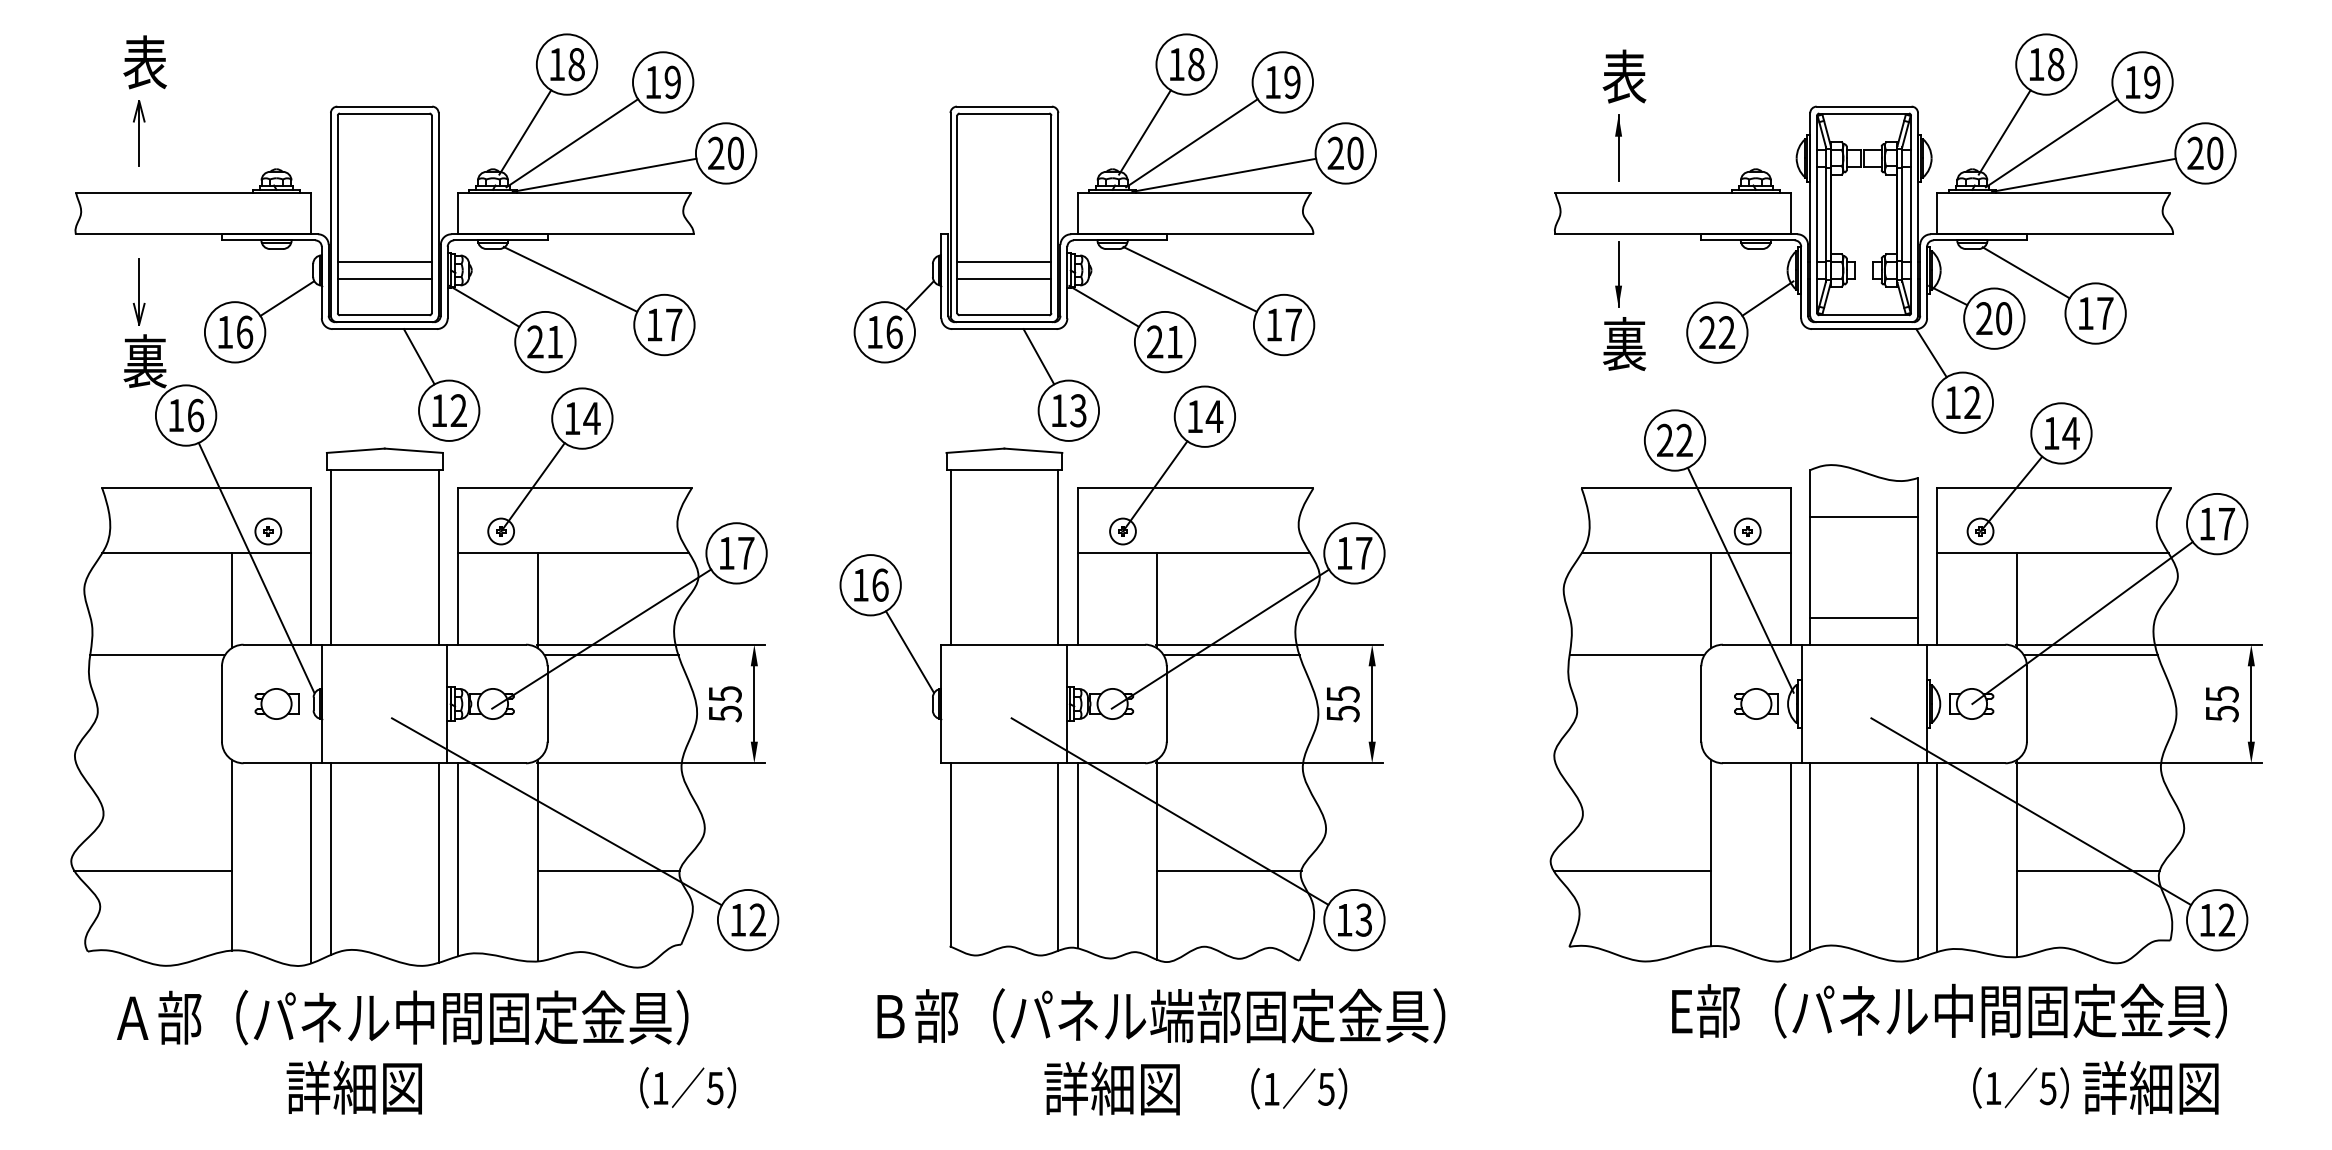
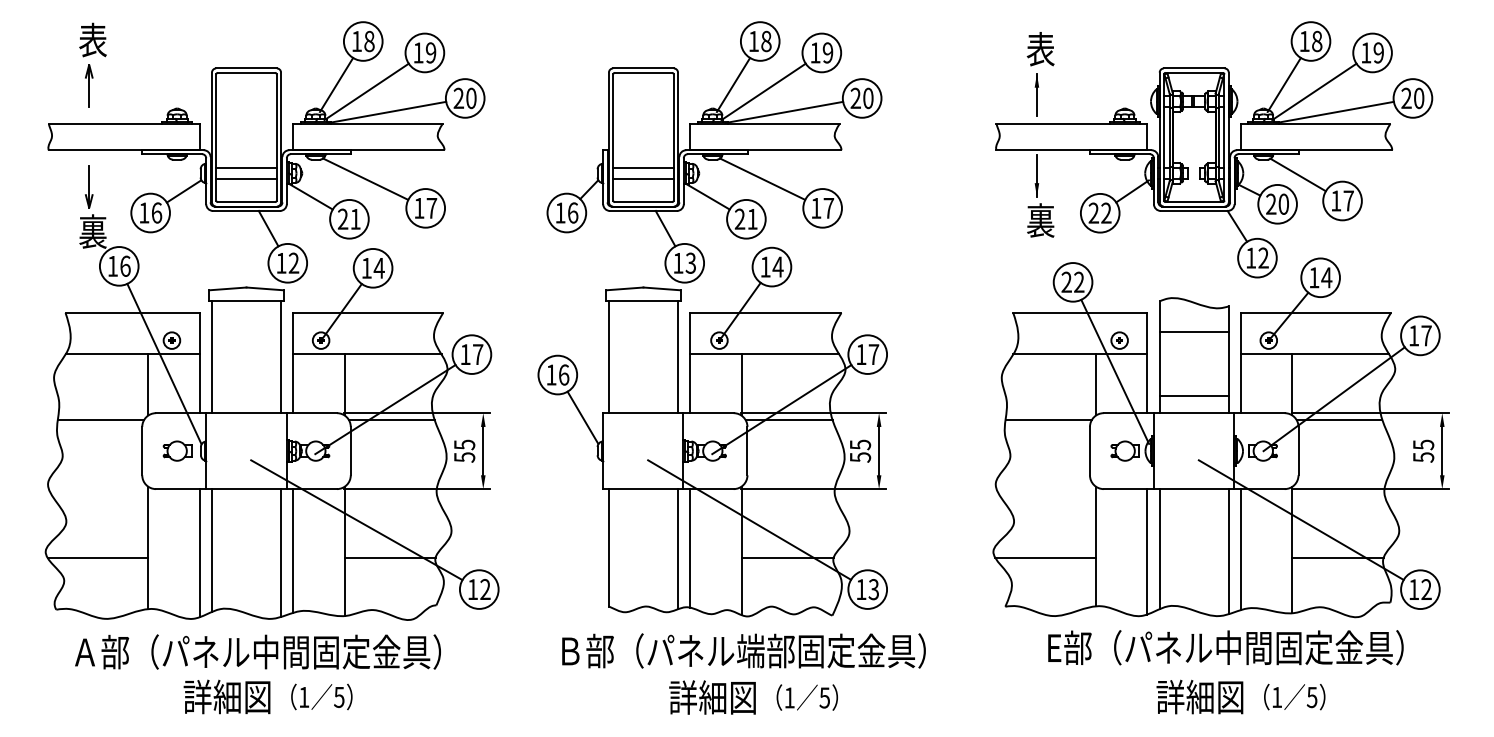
text: (1948, 1010) -> (1225, 647), moved
text: (687, 1087) -> (321, 696), moved
text: (2150, 1087) -> (1199, 696), moved
text: (1297, 1088) -> (806, 697), moved

